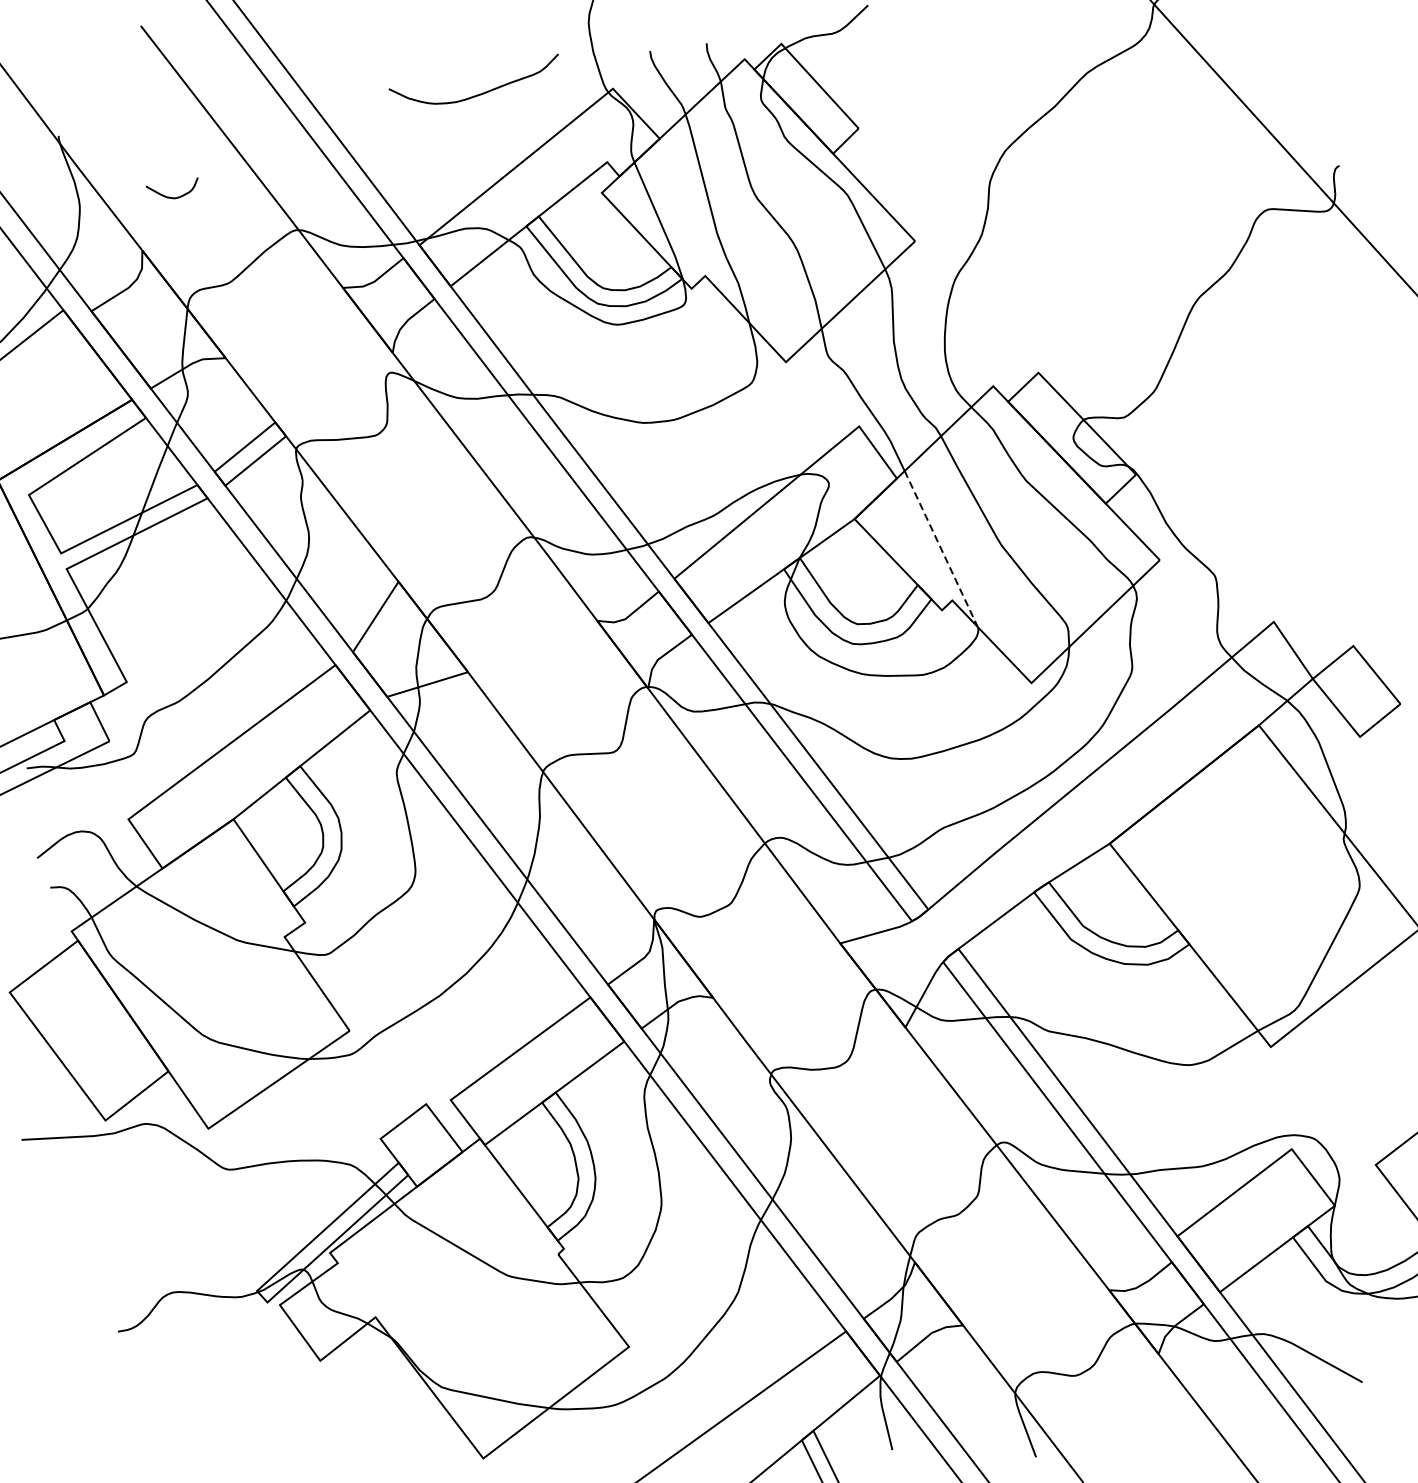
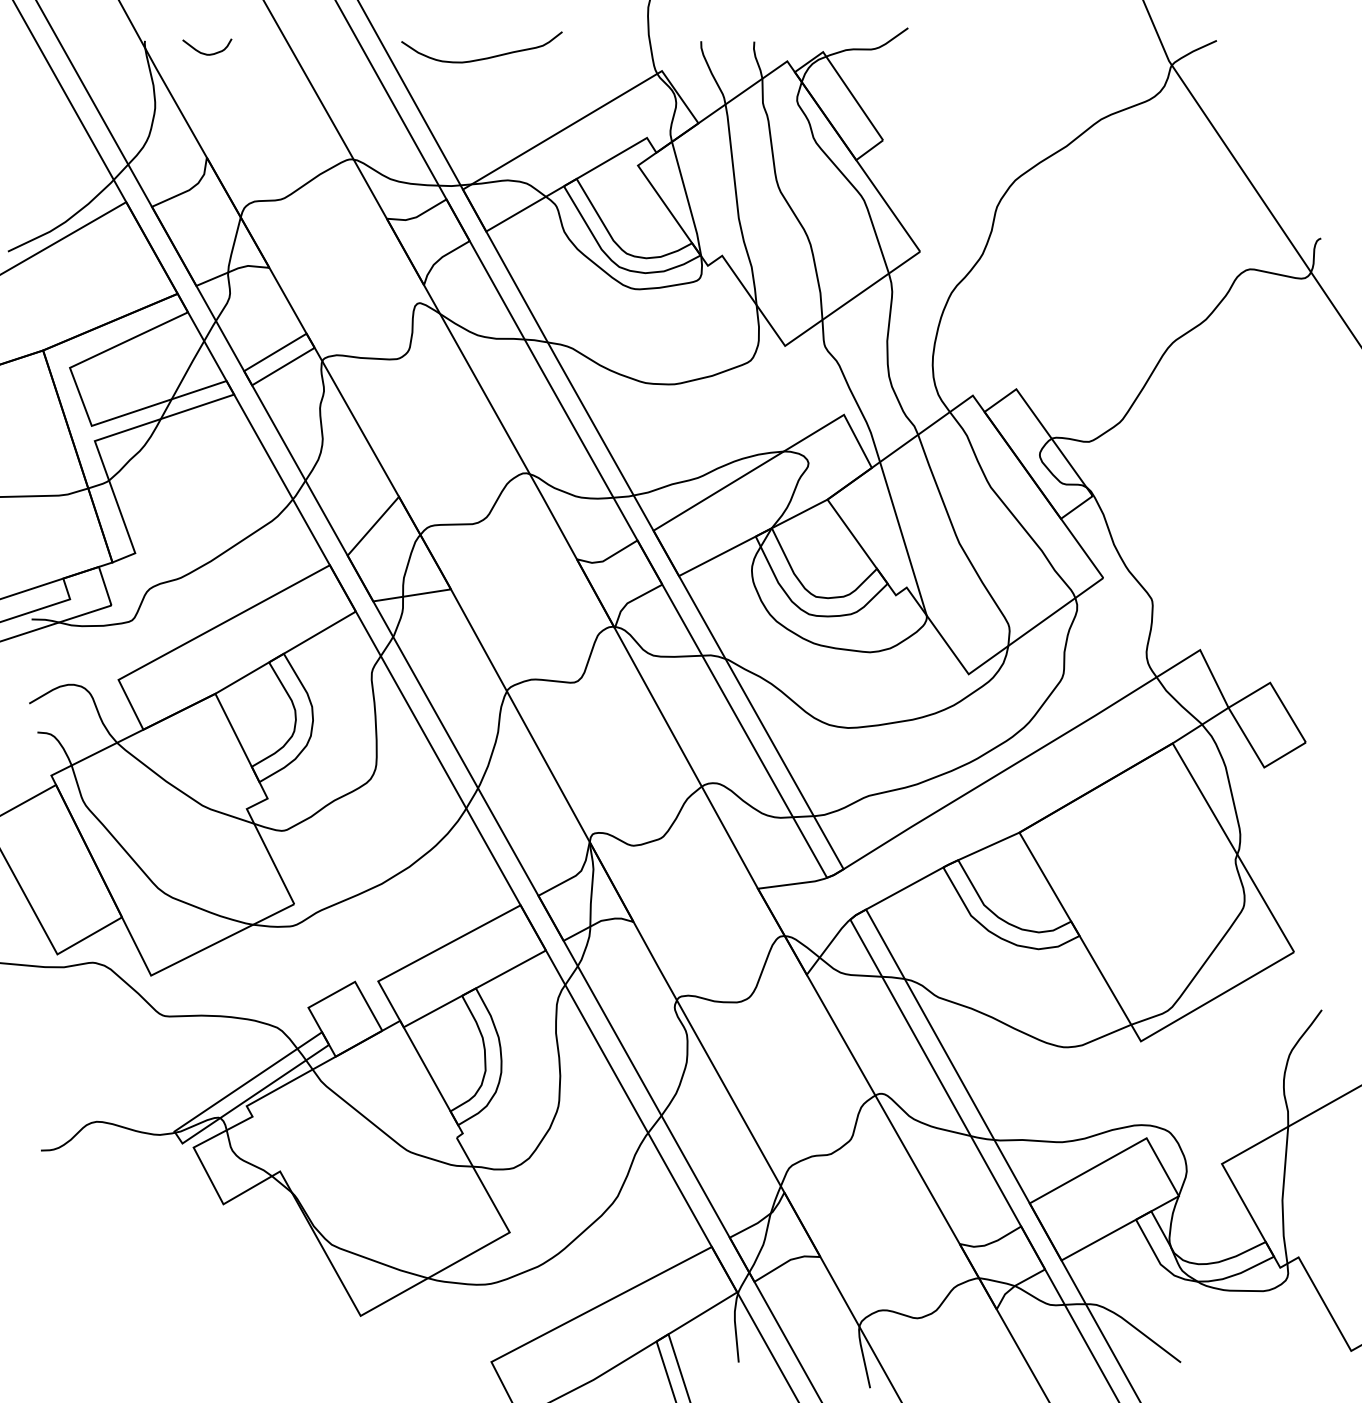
curve: (480, 93) -> (485, 57), moved
curve: (174, 196) -> (207, 53), moved
line: (941, 549) -> (903, 539), dashed -> solid

